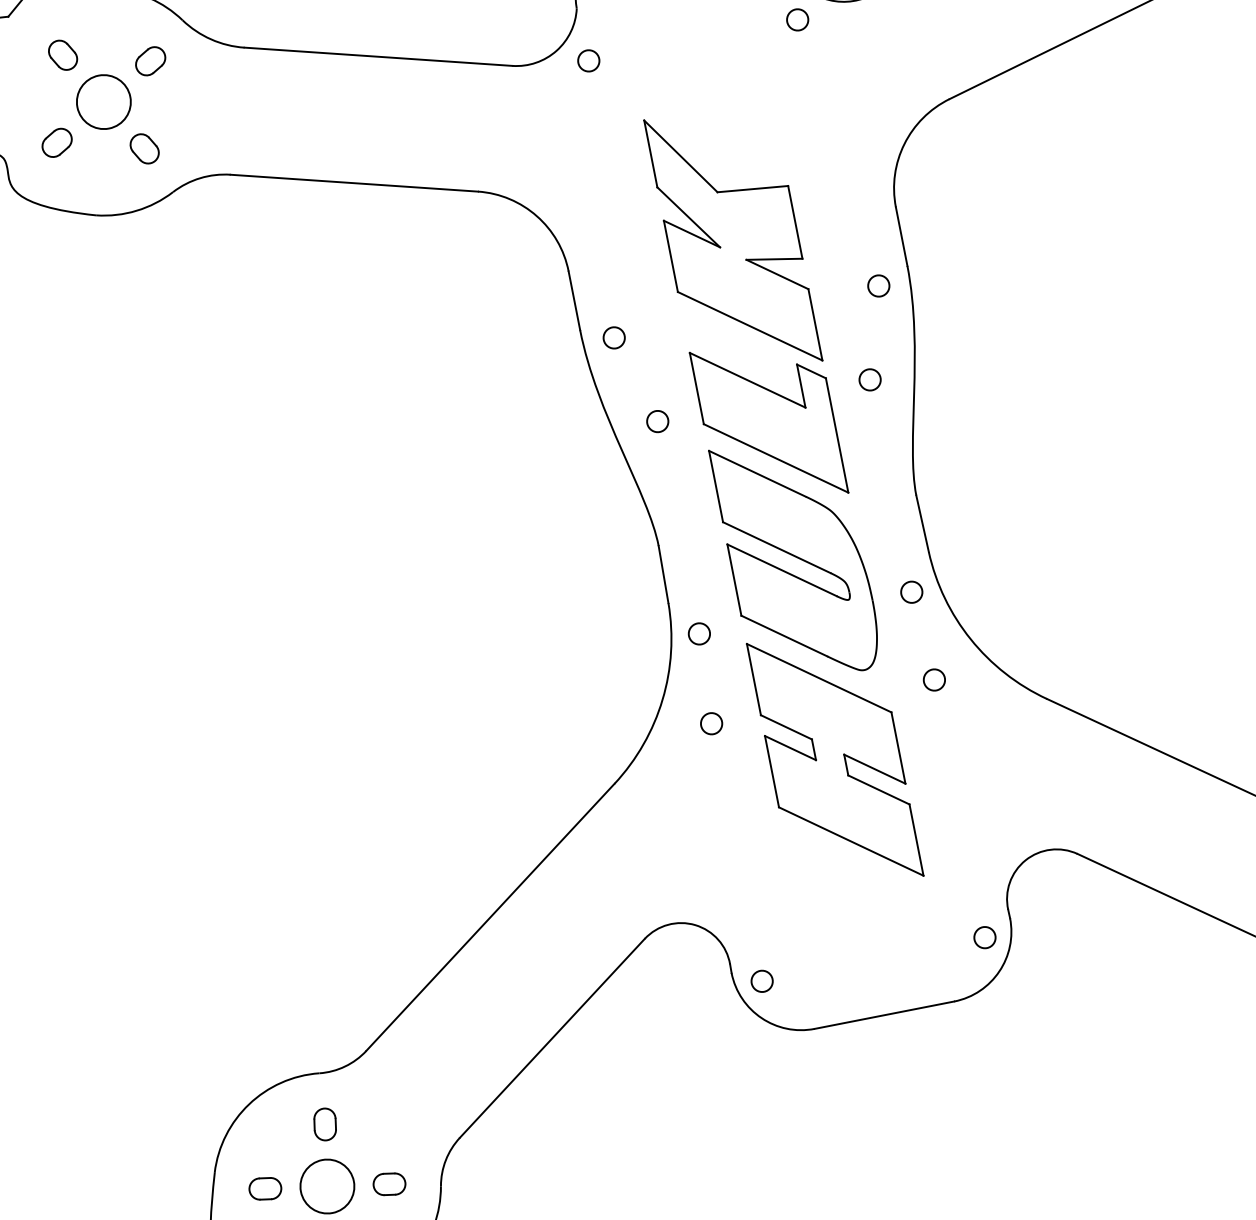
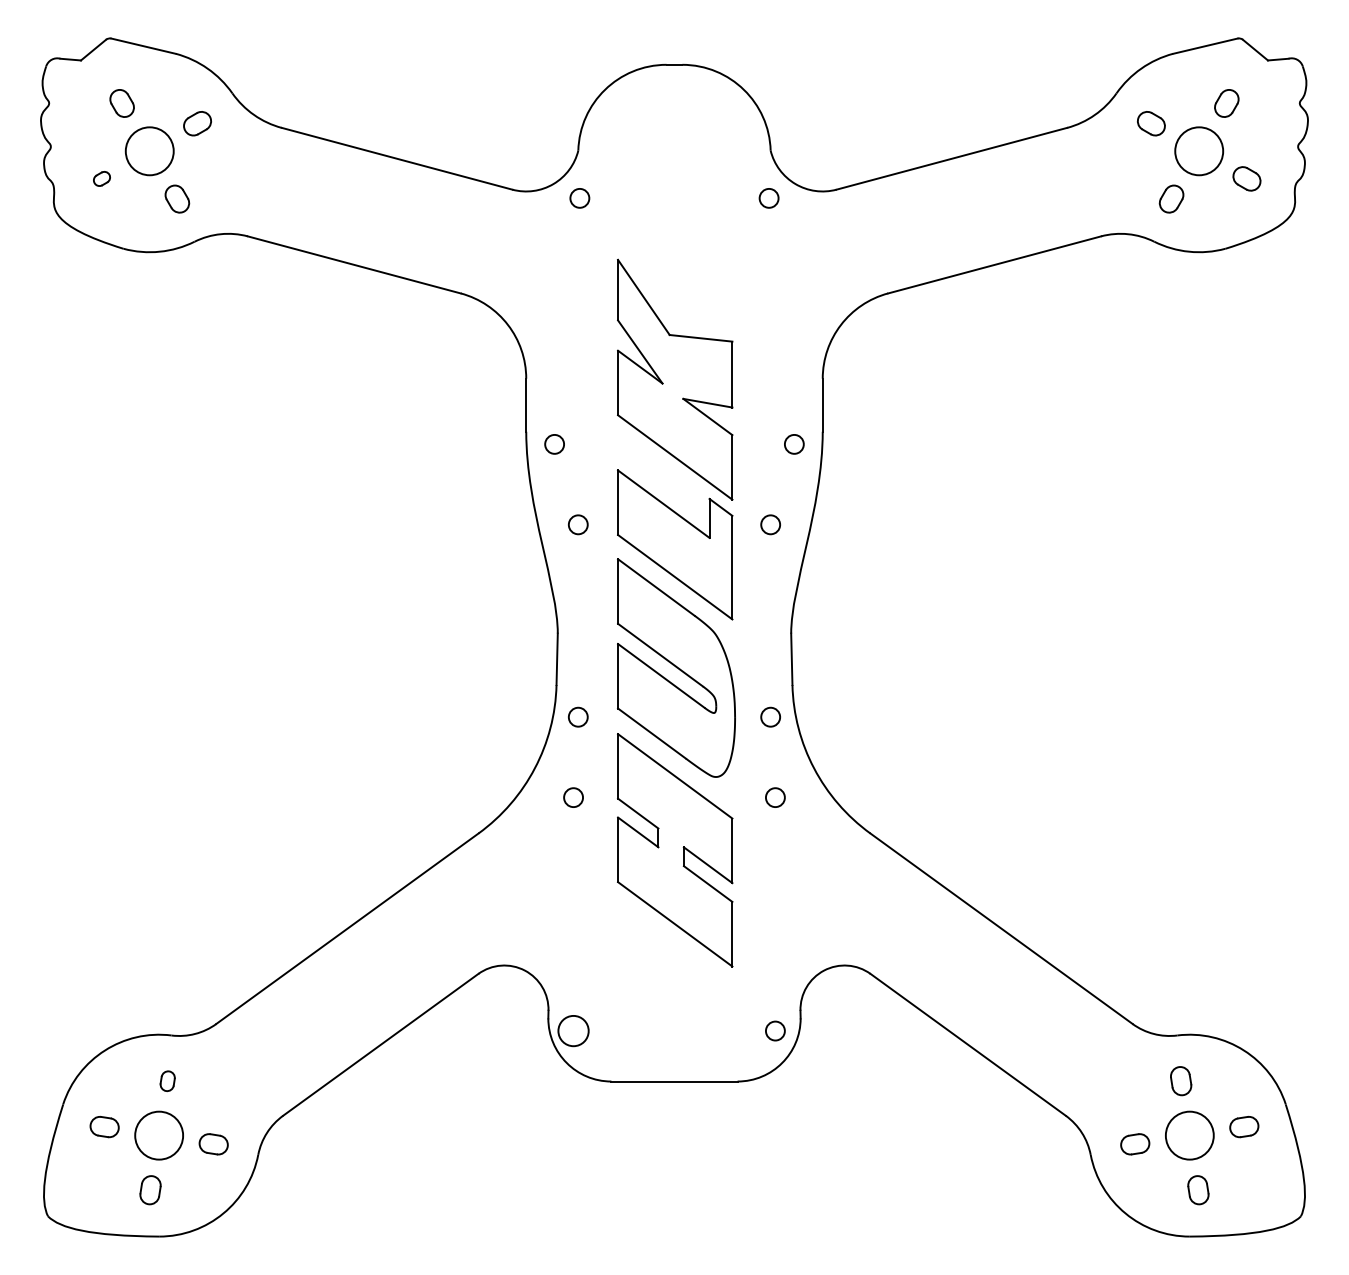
part: (56, 142) -> (101, 178), size x0.6
circle: (761, 980) -> (573, 1030), size x1.6
part: (324, 1124) -> (167, 1081), size x0.7

